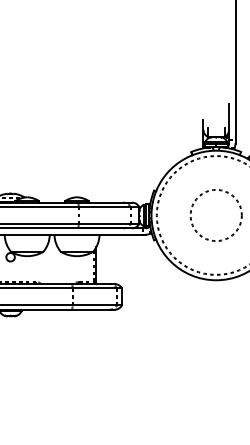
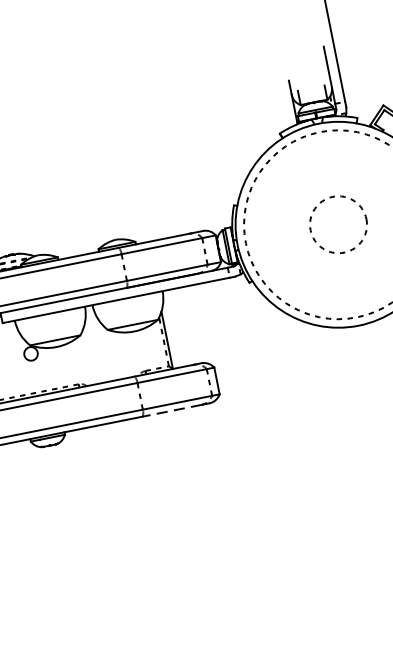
circle: (215, 215) -> (337, 225), size x0.7
line: (90, 309) -> (171, 410), solid -> dashed

